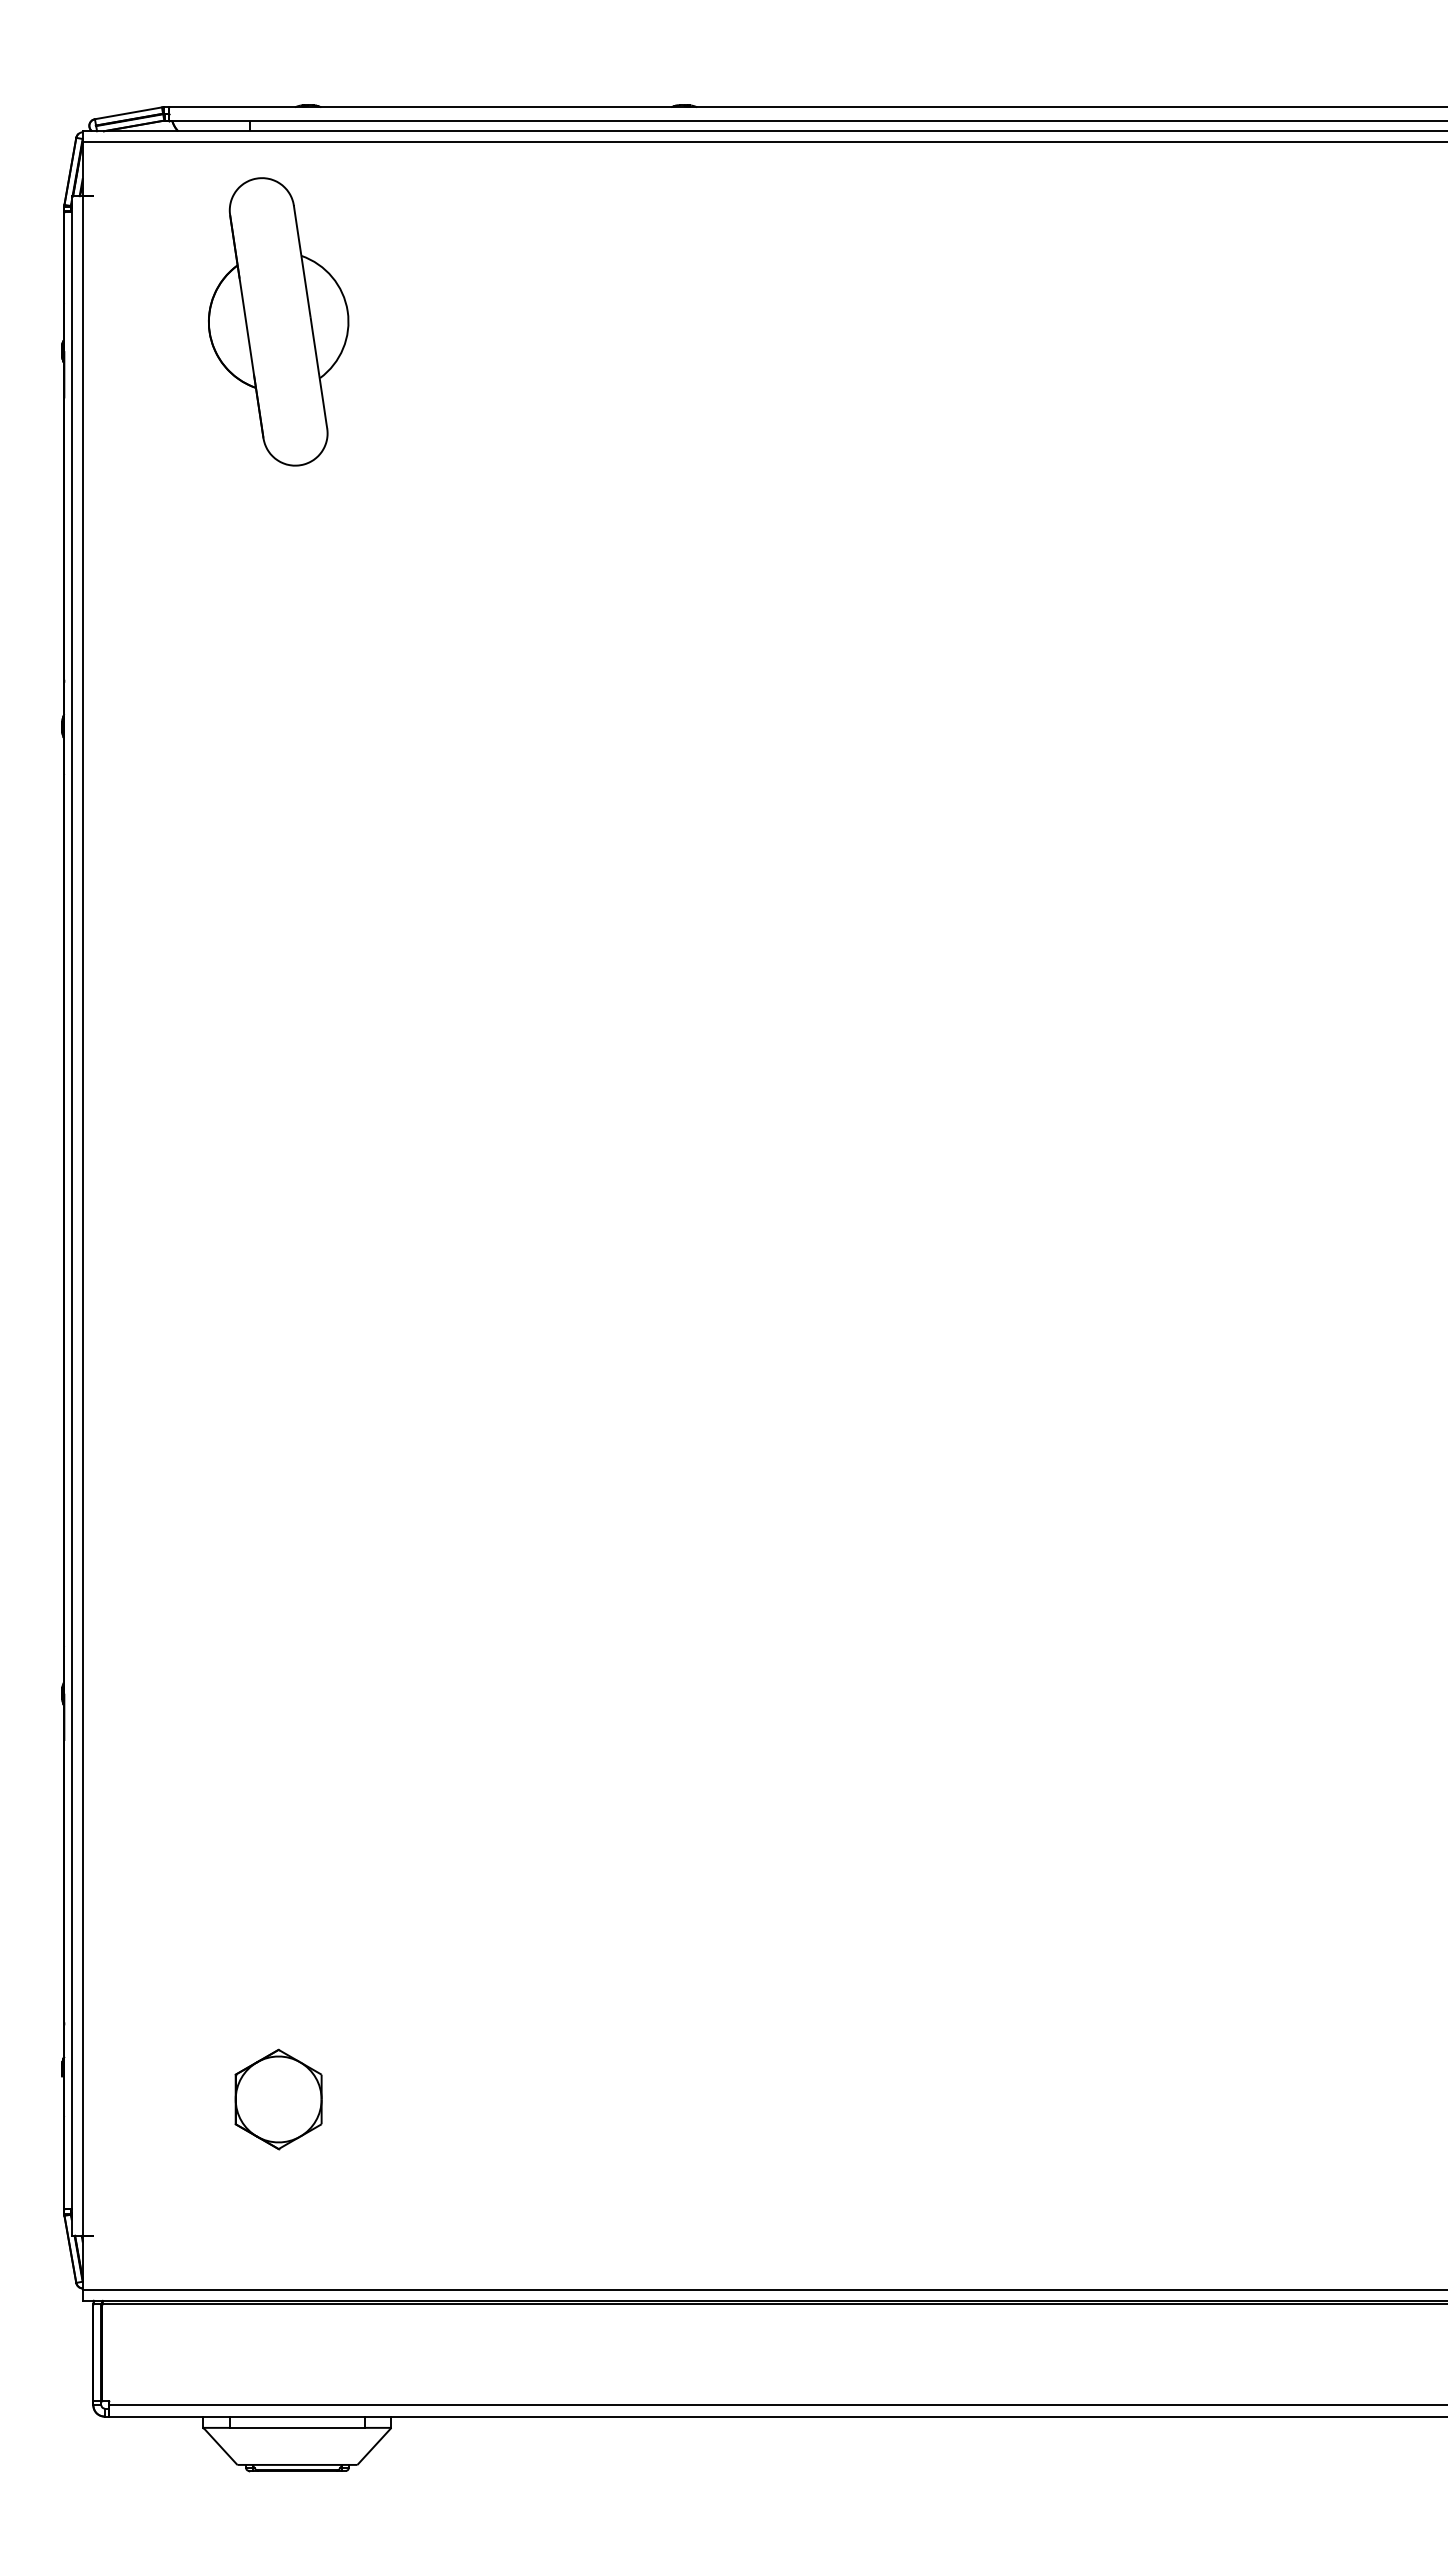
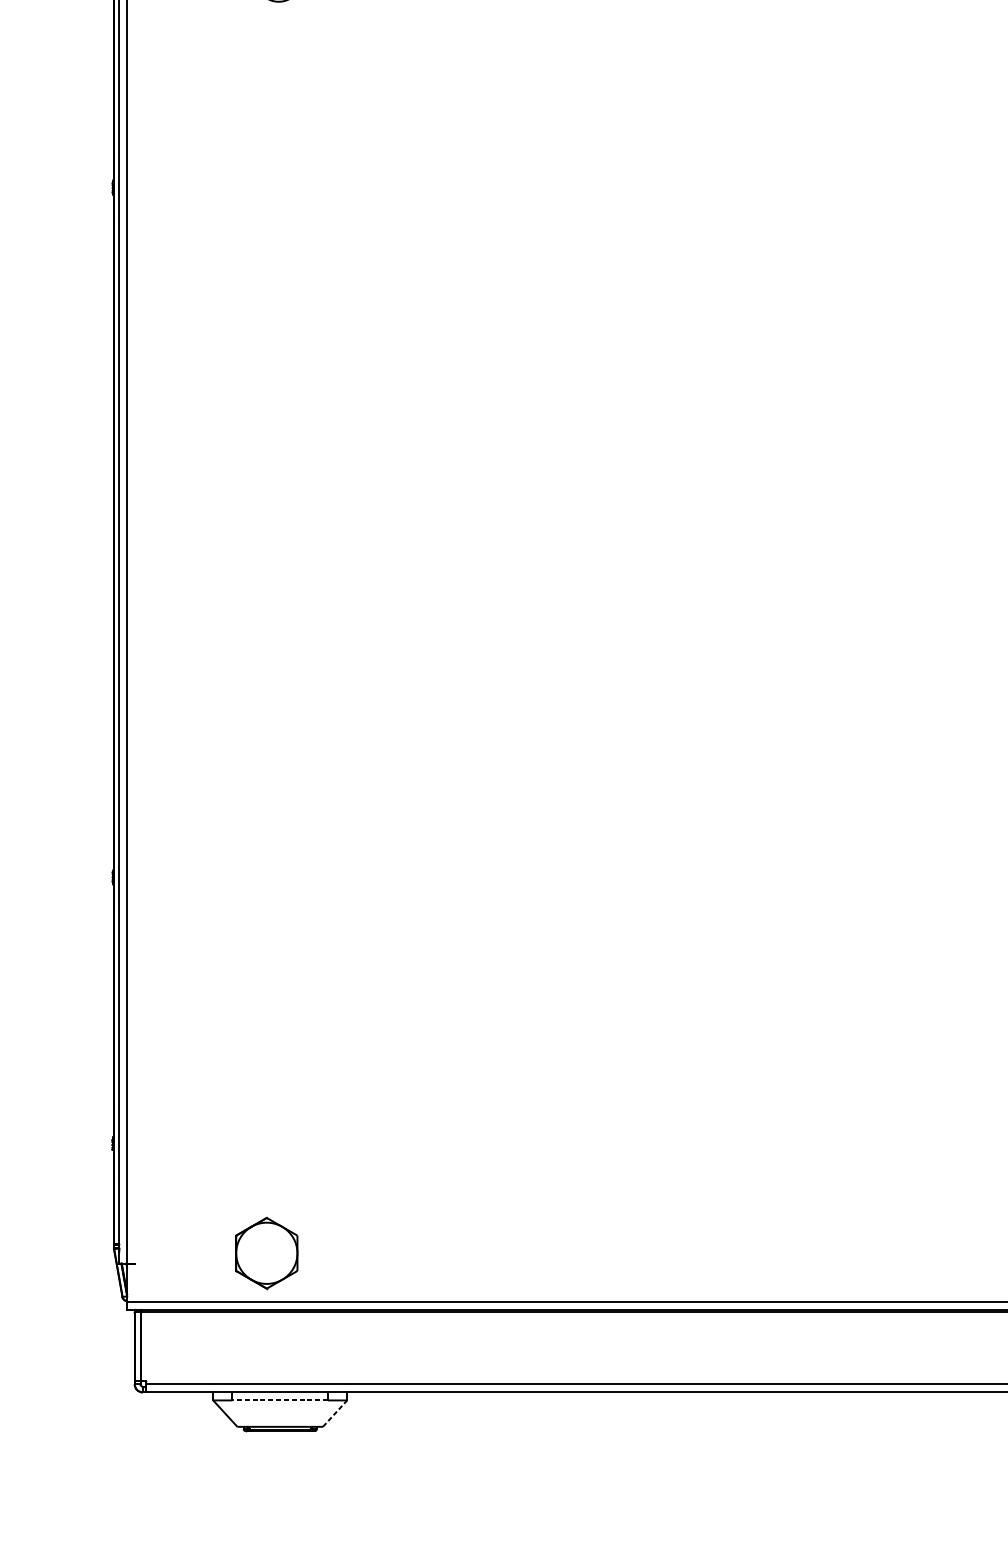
part: (278, 2099) -> (266, 1253), moved
line: (296, 2427) -> (279, 1400), solid -> dashed
line: (374, 2446) -> (335, 1413), solid -> dashed

